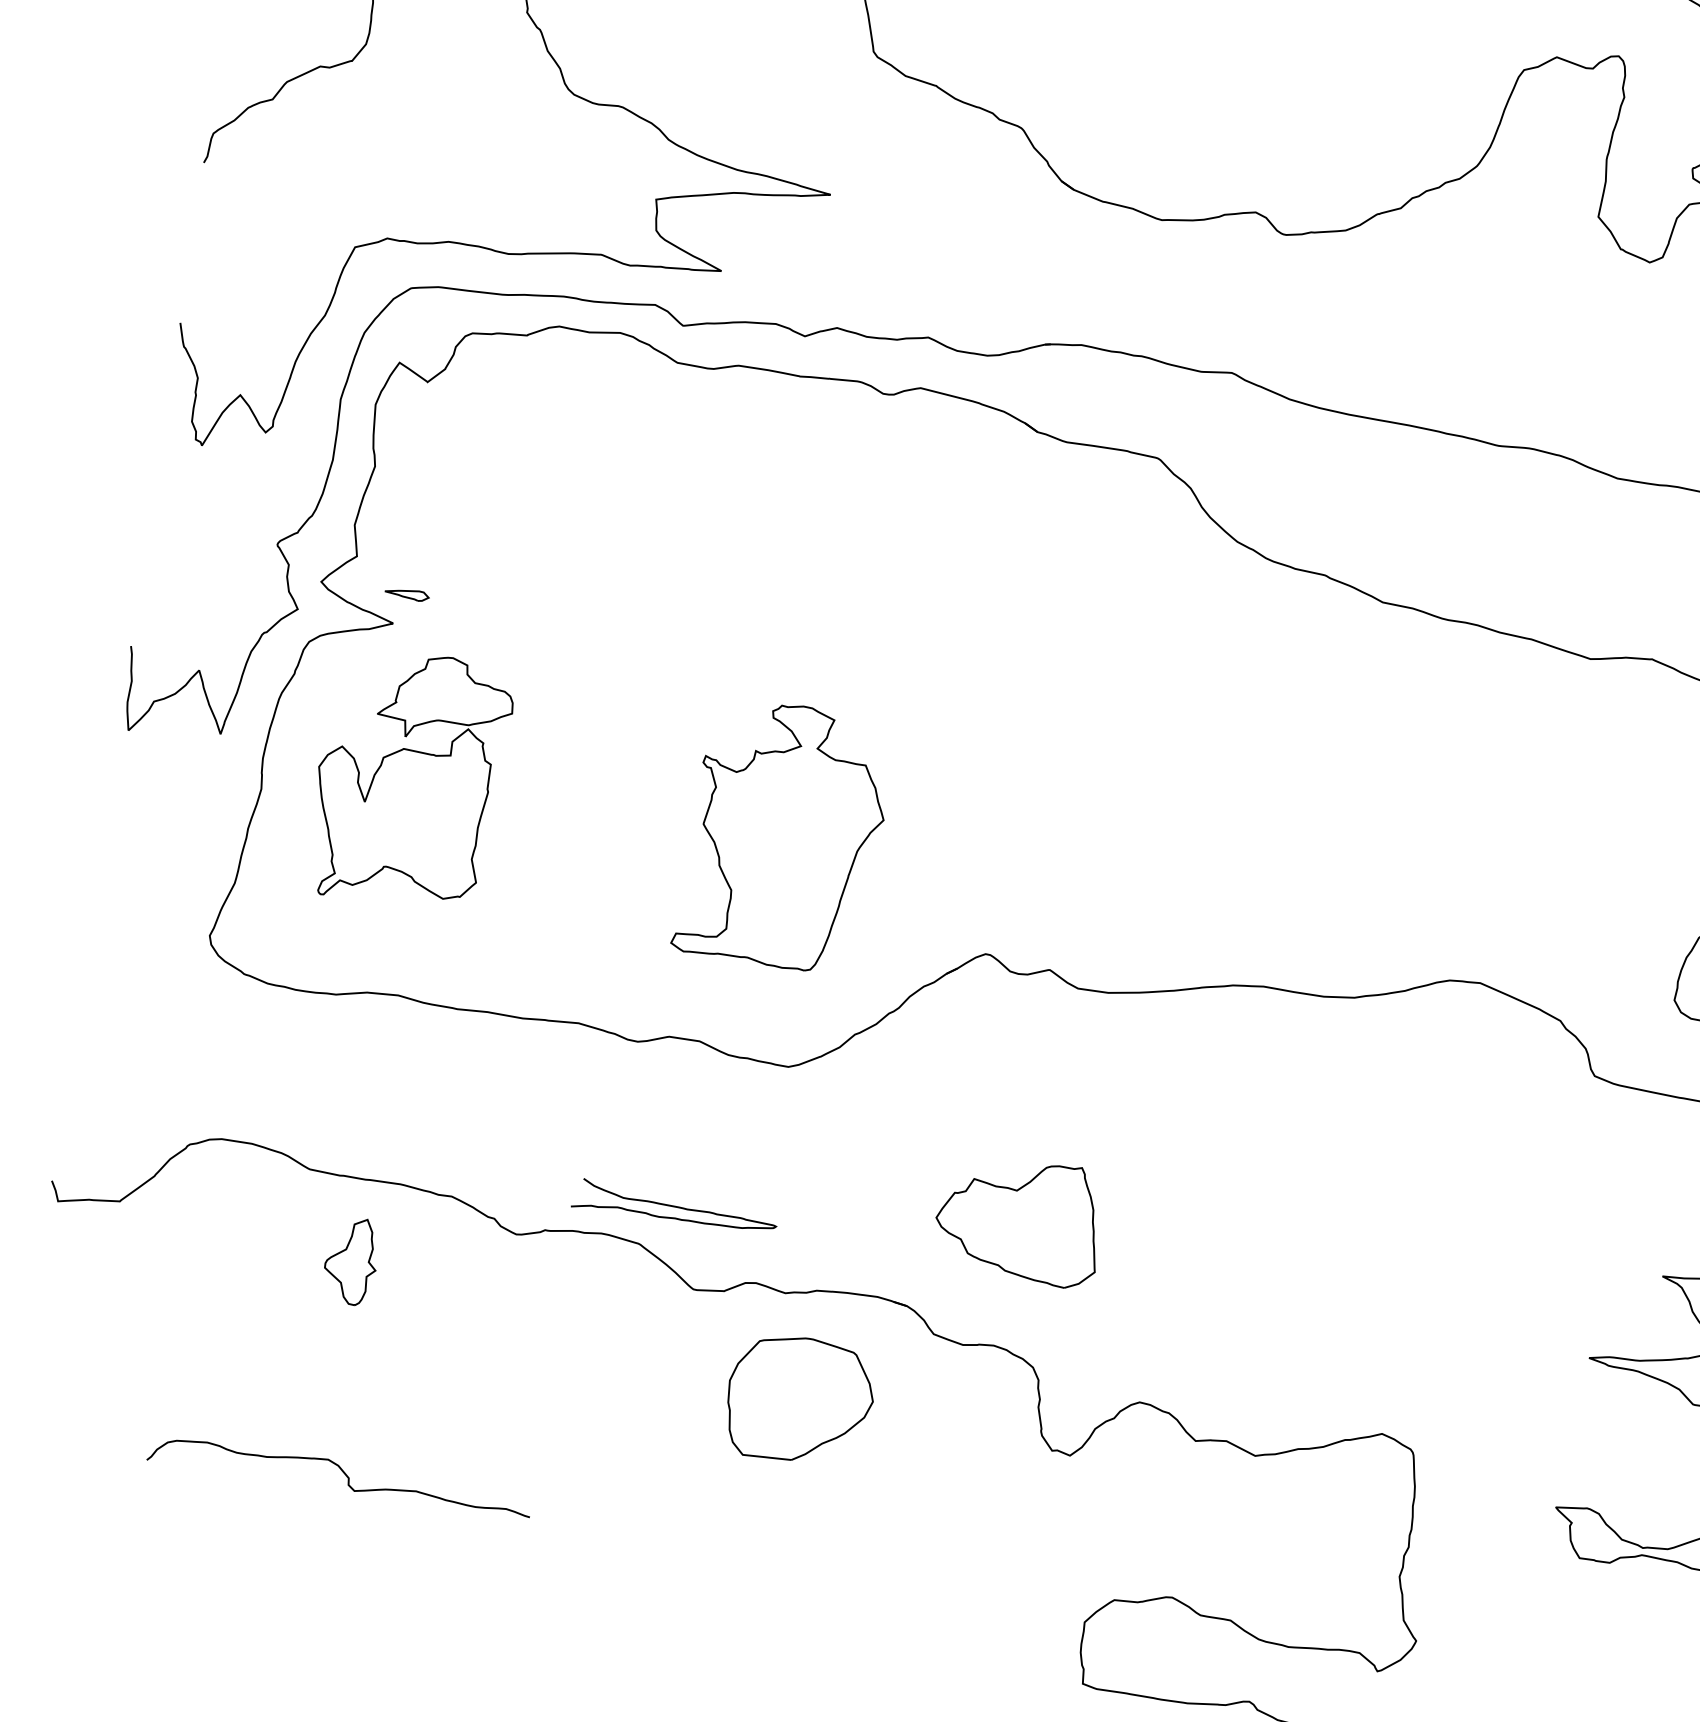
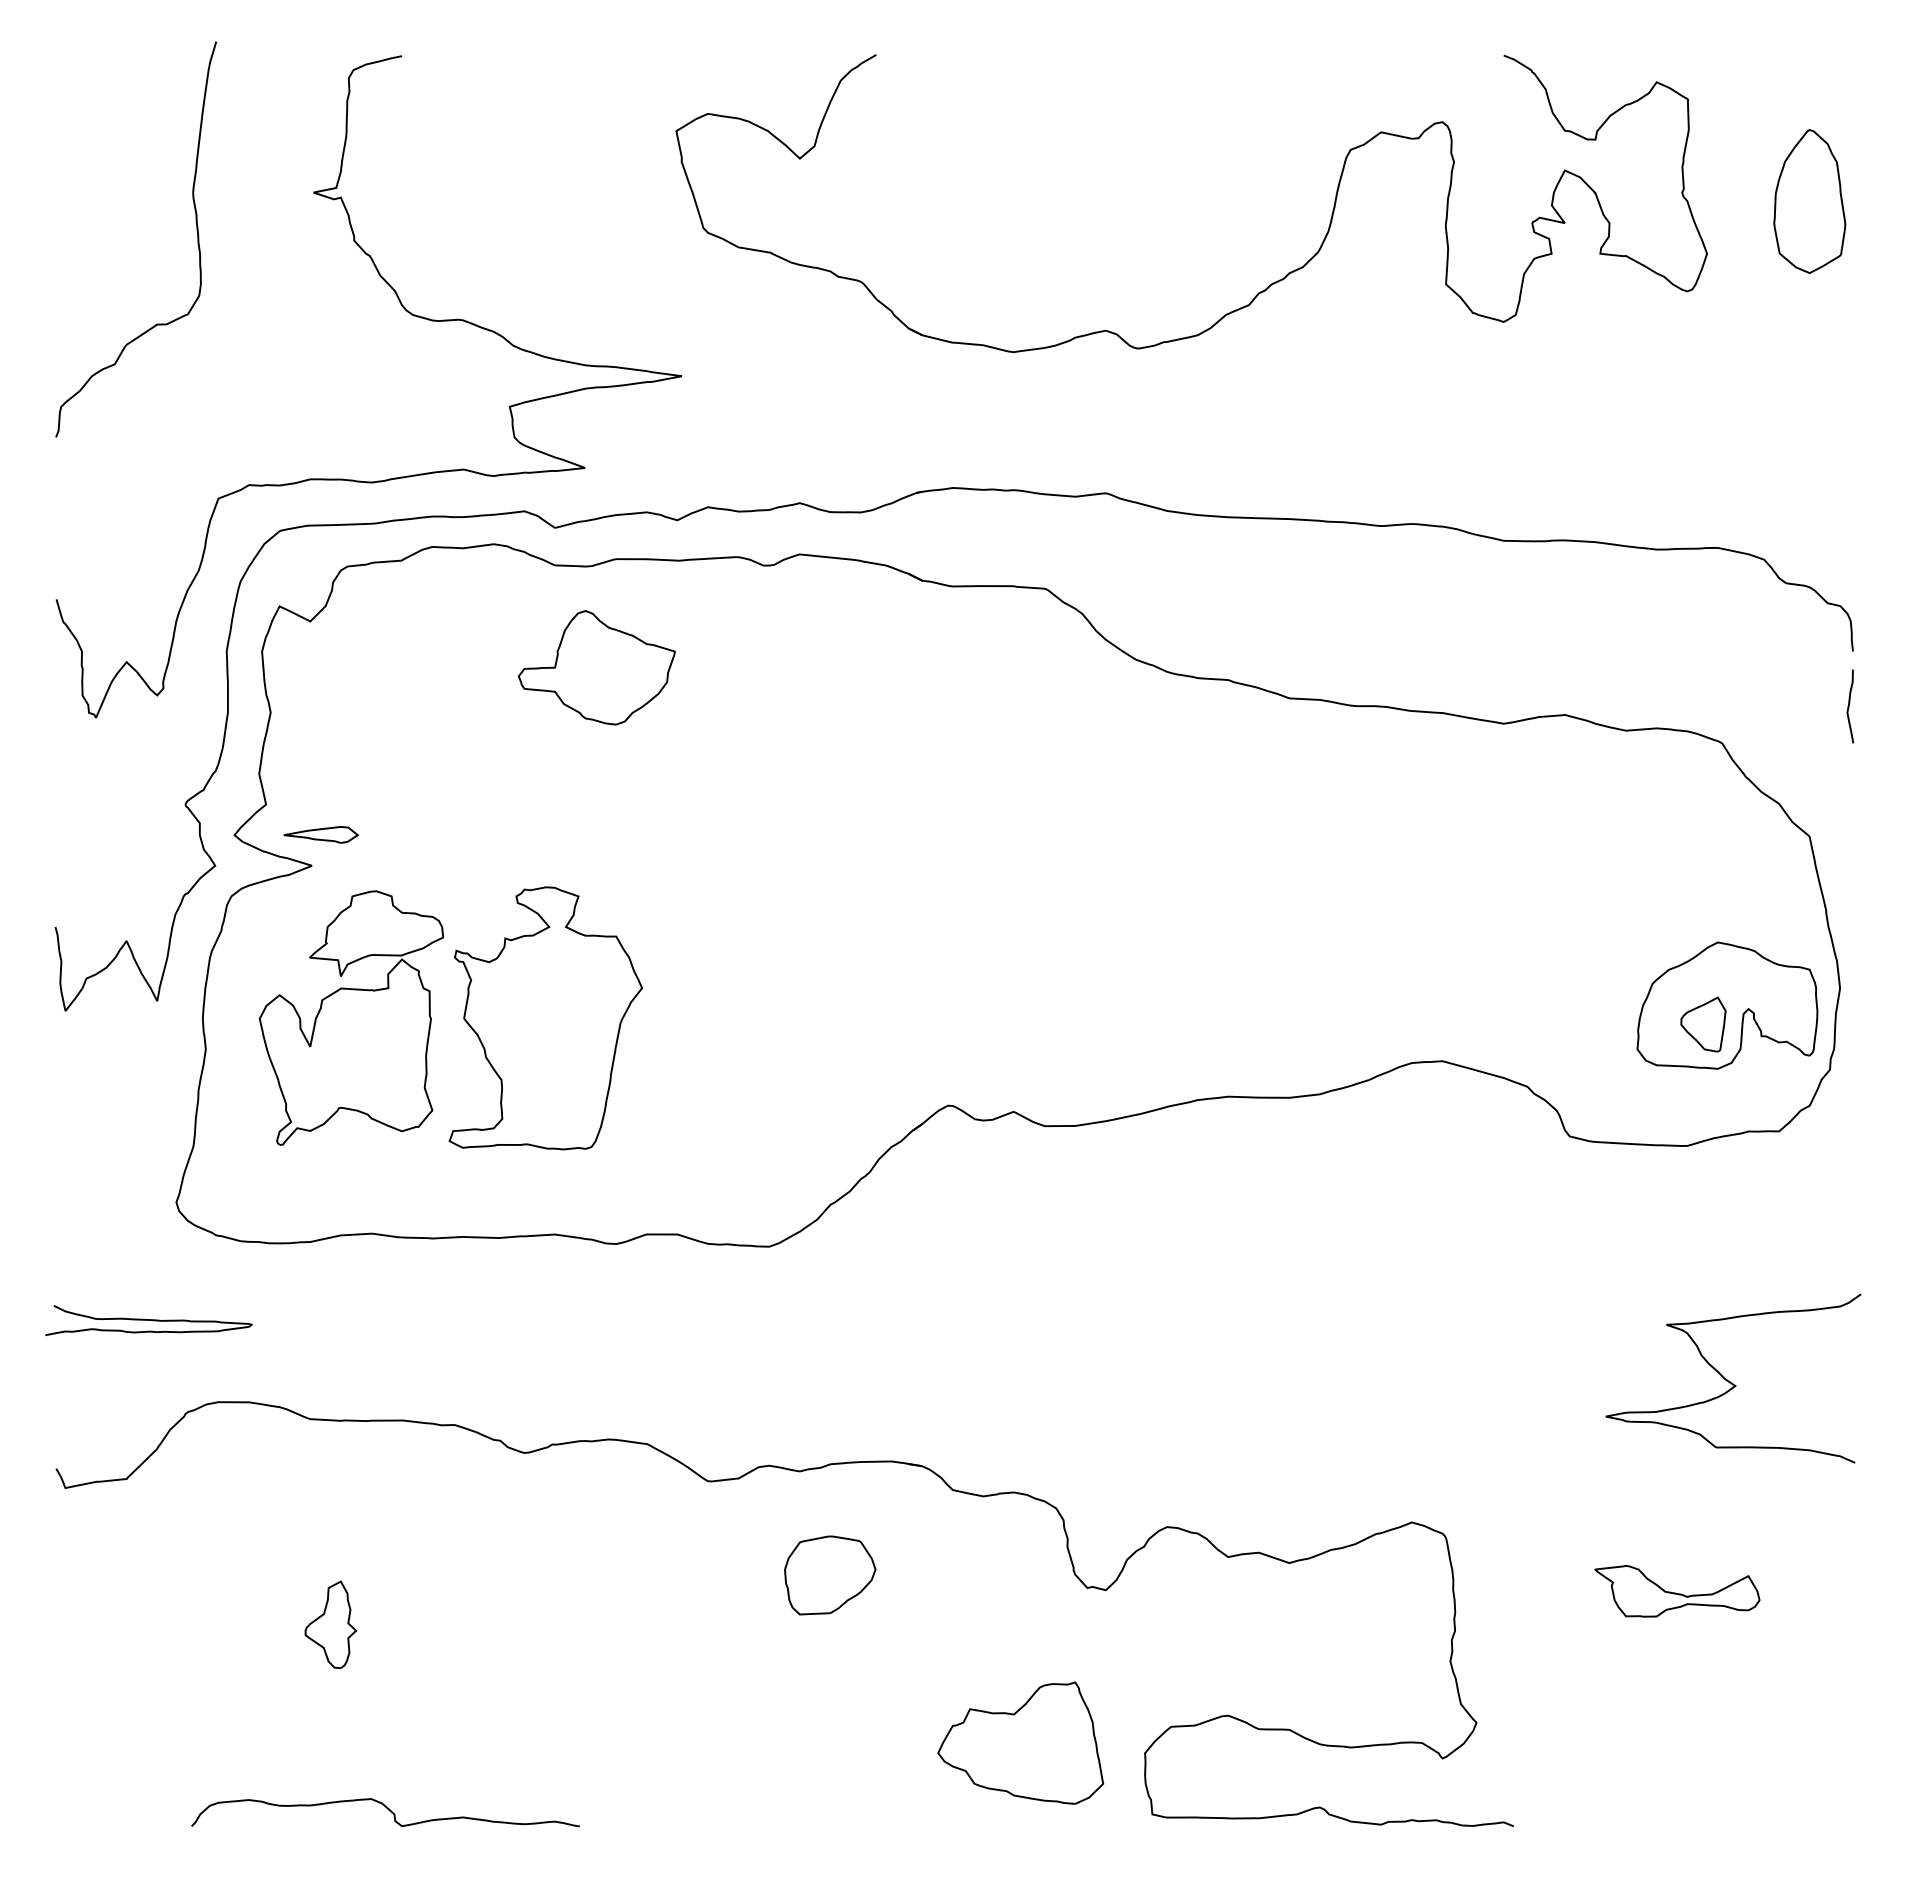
part: (703, 469) -> (596, 667), added
part: (407, 594) -> (321, 834), size x1.67
part: (783, 835) -> (545, 1018), moved
curve: (674, 1207) -> (148, 1320), moved
part: (1019, 1219) -> (1020, 1742), moved
part: (351, 1260) -> (330, 1624), moved
part: (800, 1400) -> (830, 1575), size x0.62
curve: (342, 1472) -> (387, 1809), moved

